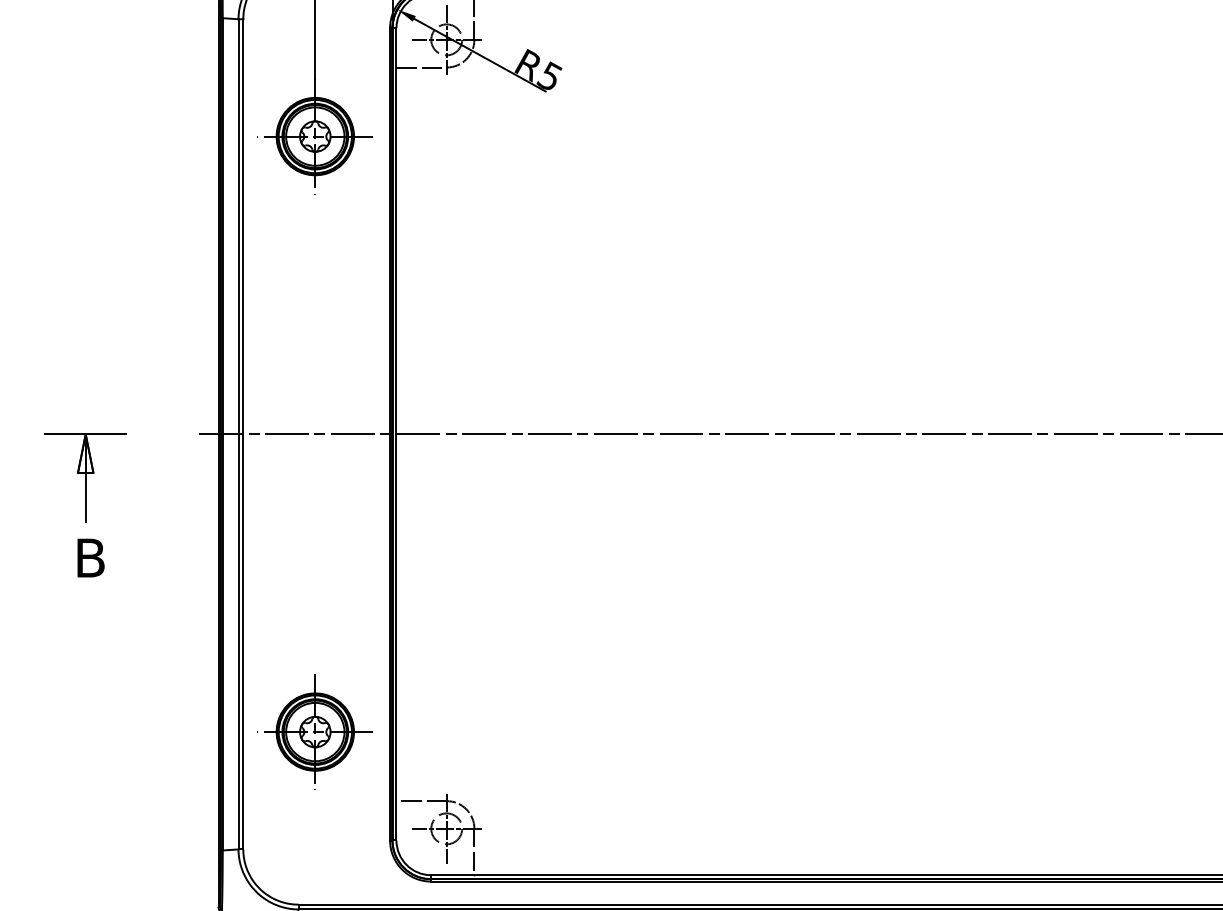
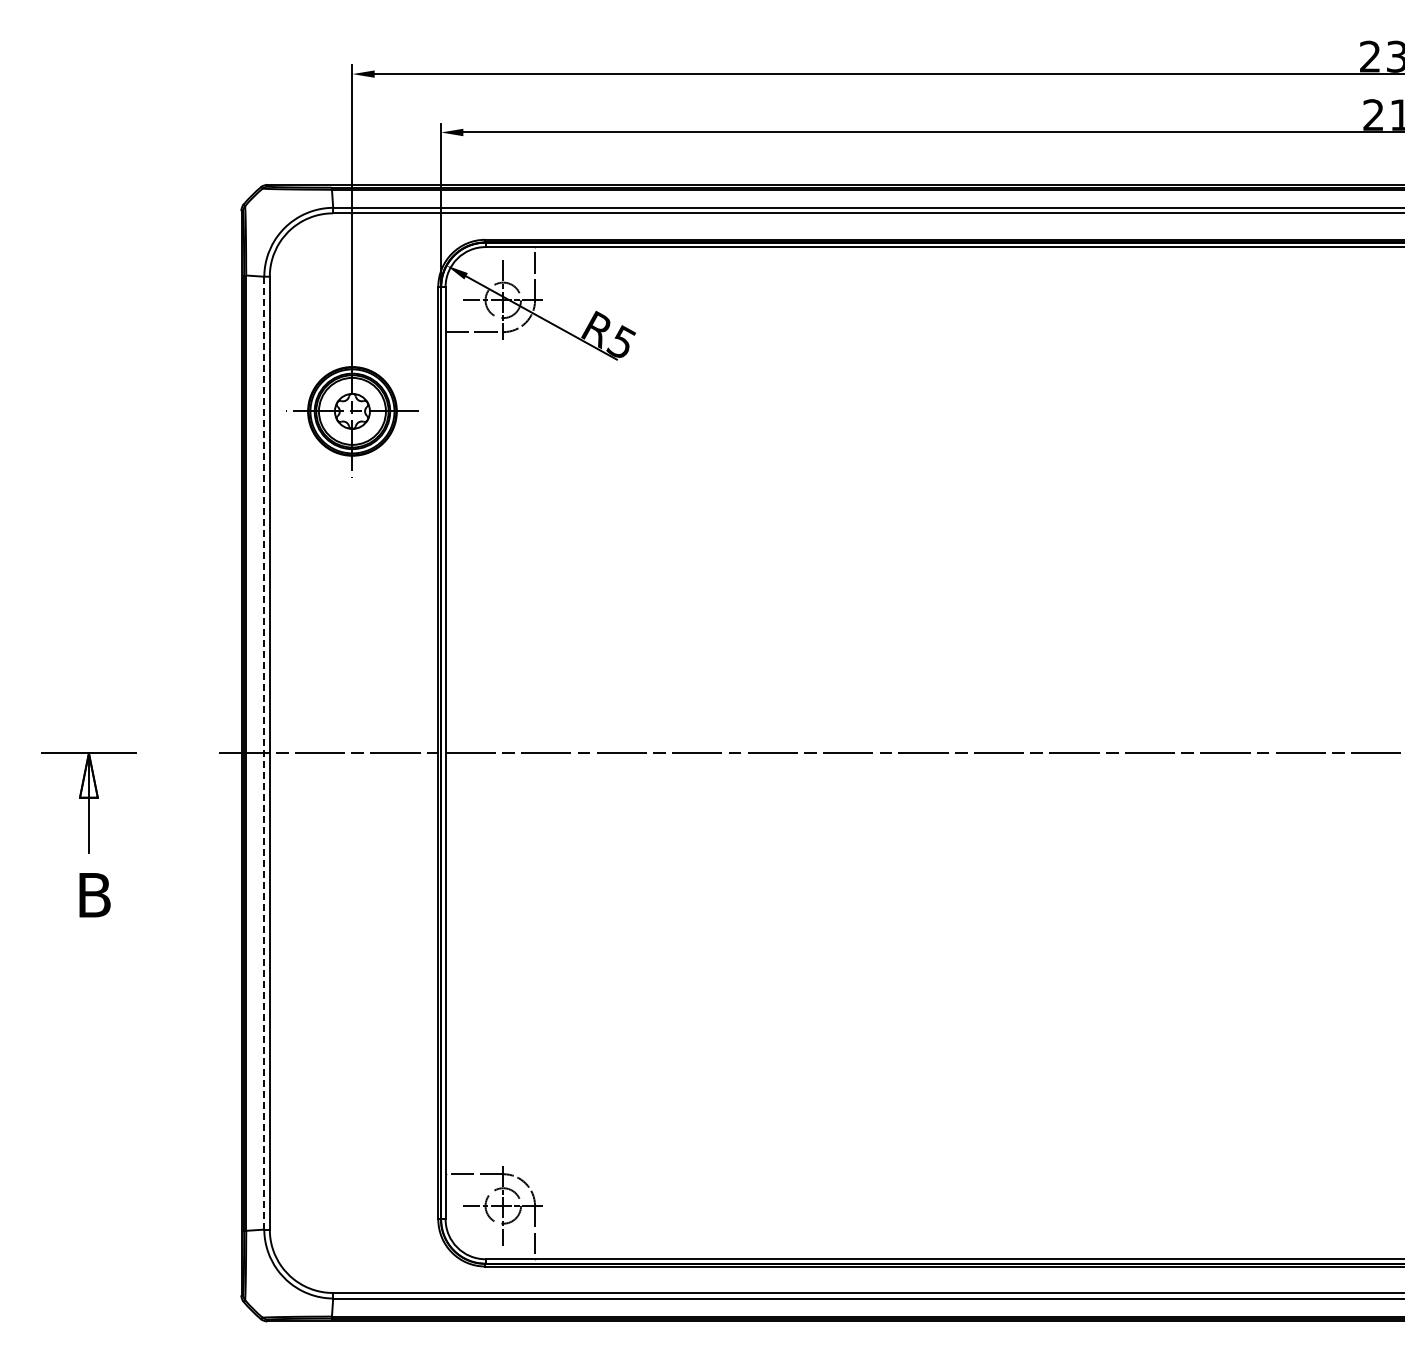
line: (238, 434) -> (264, 753), solid -> dashed
part: (315, 731) -> (352, 1094), removed

